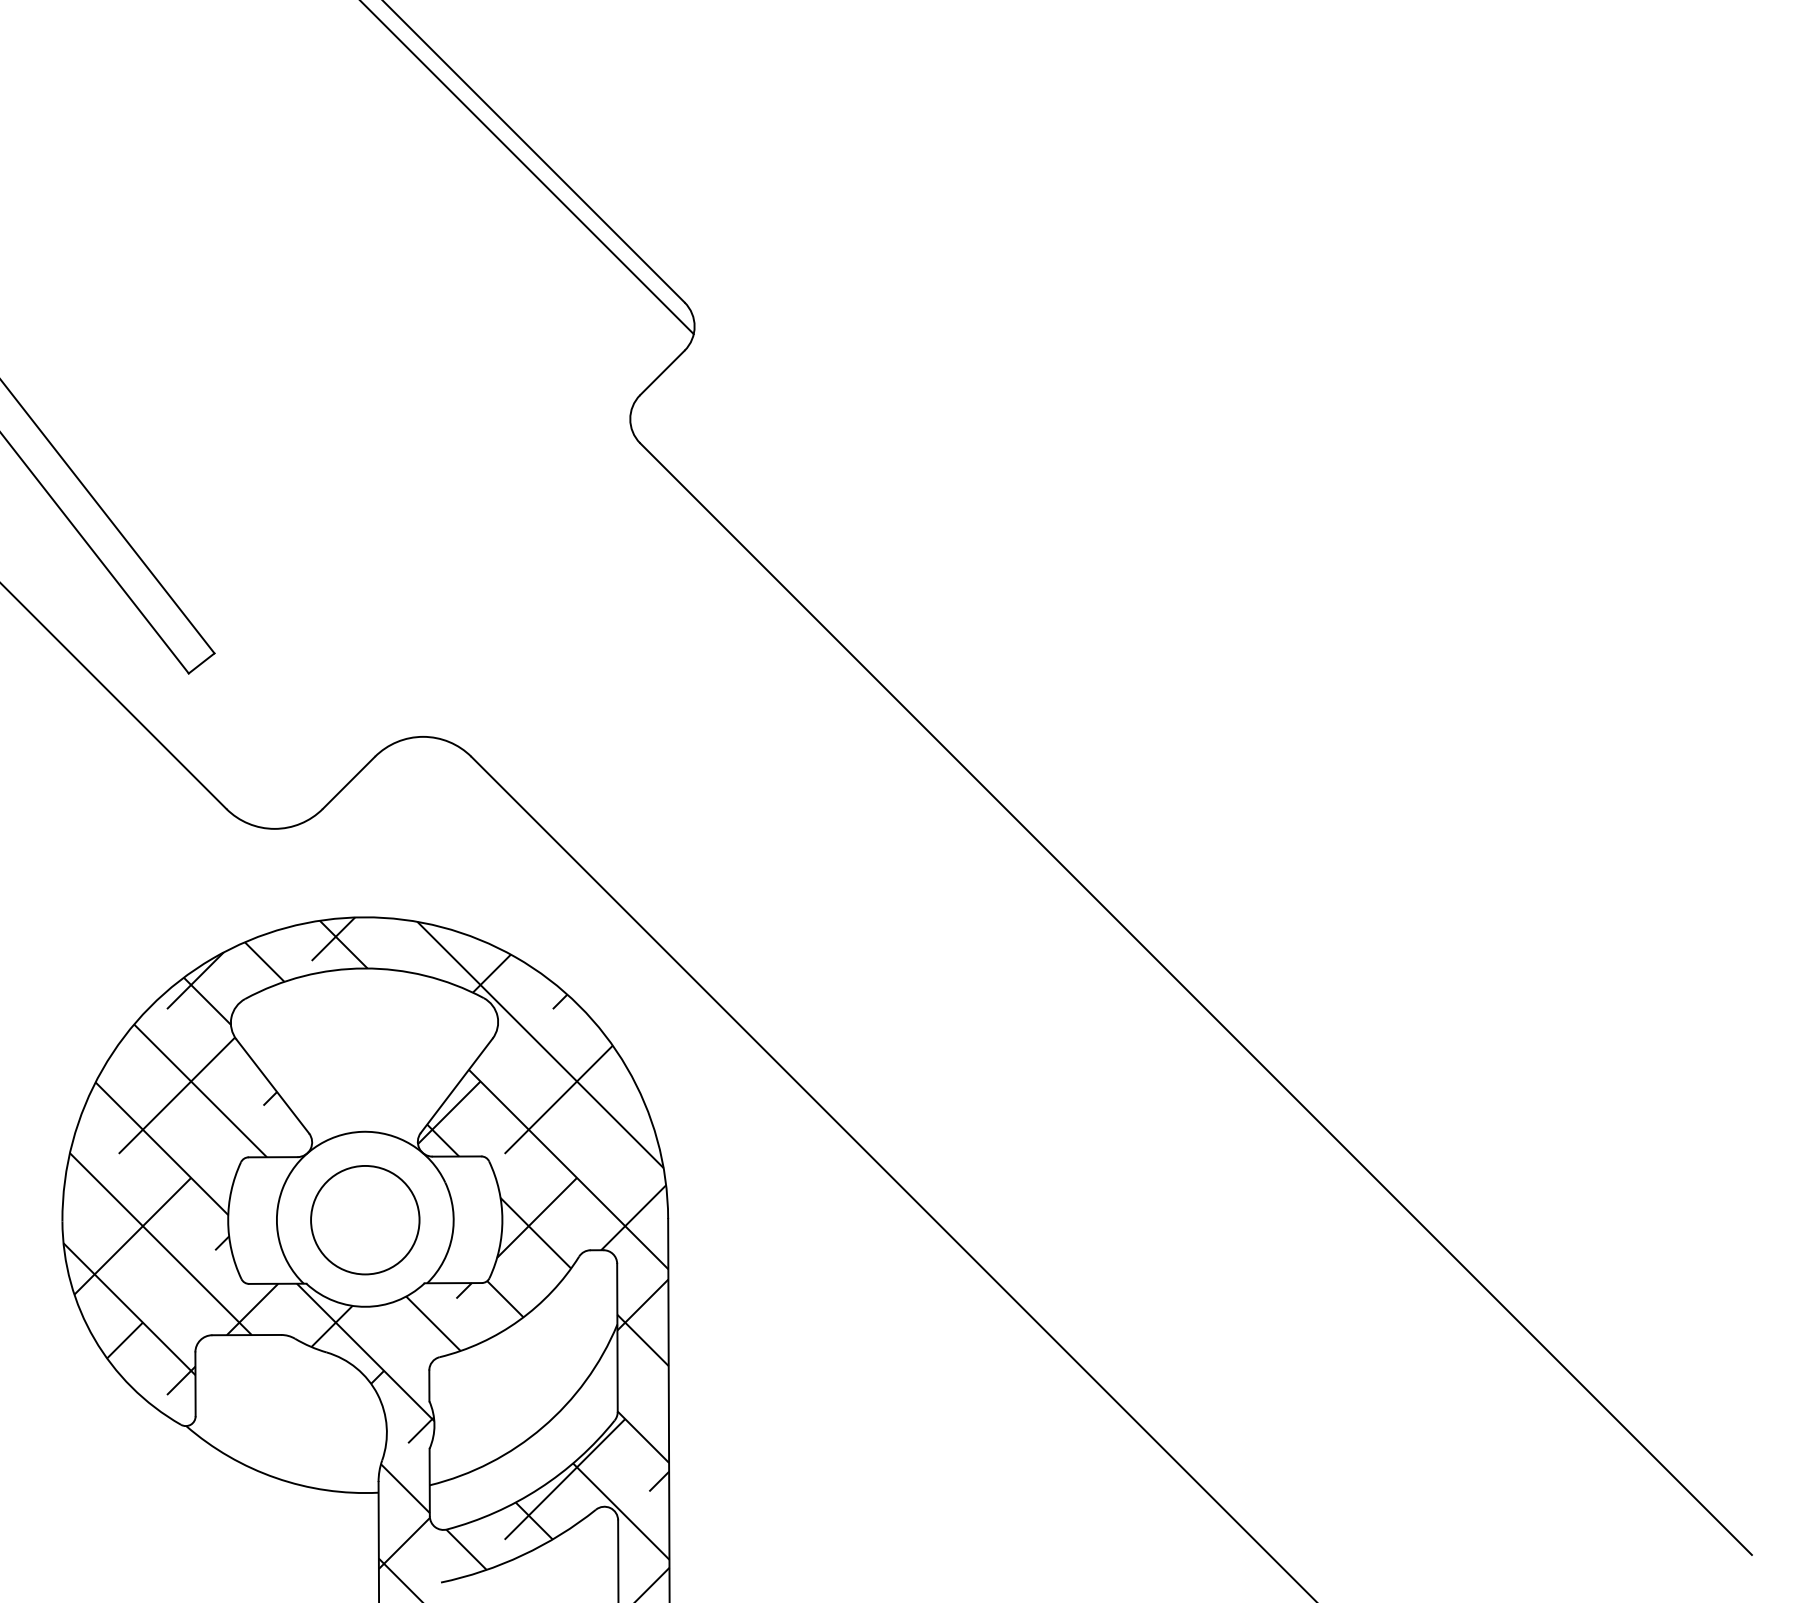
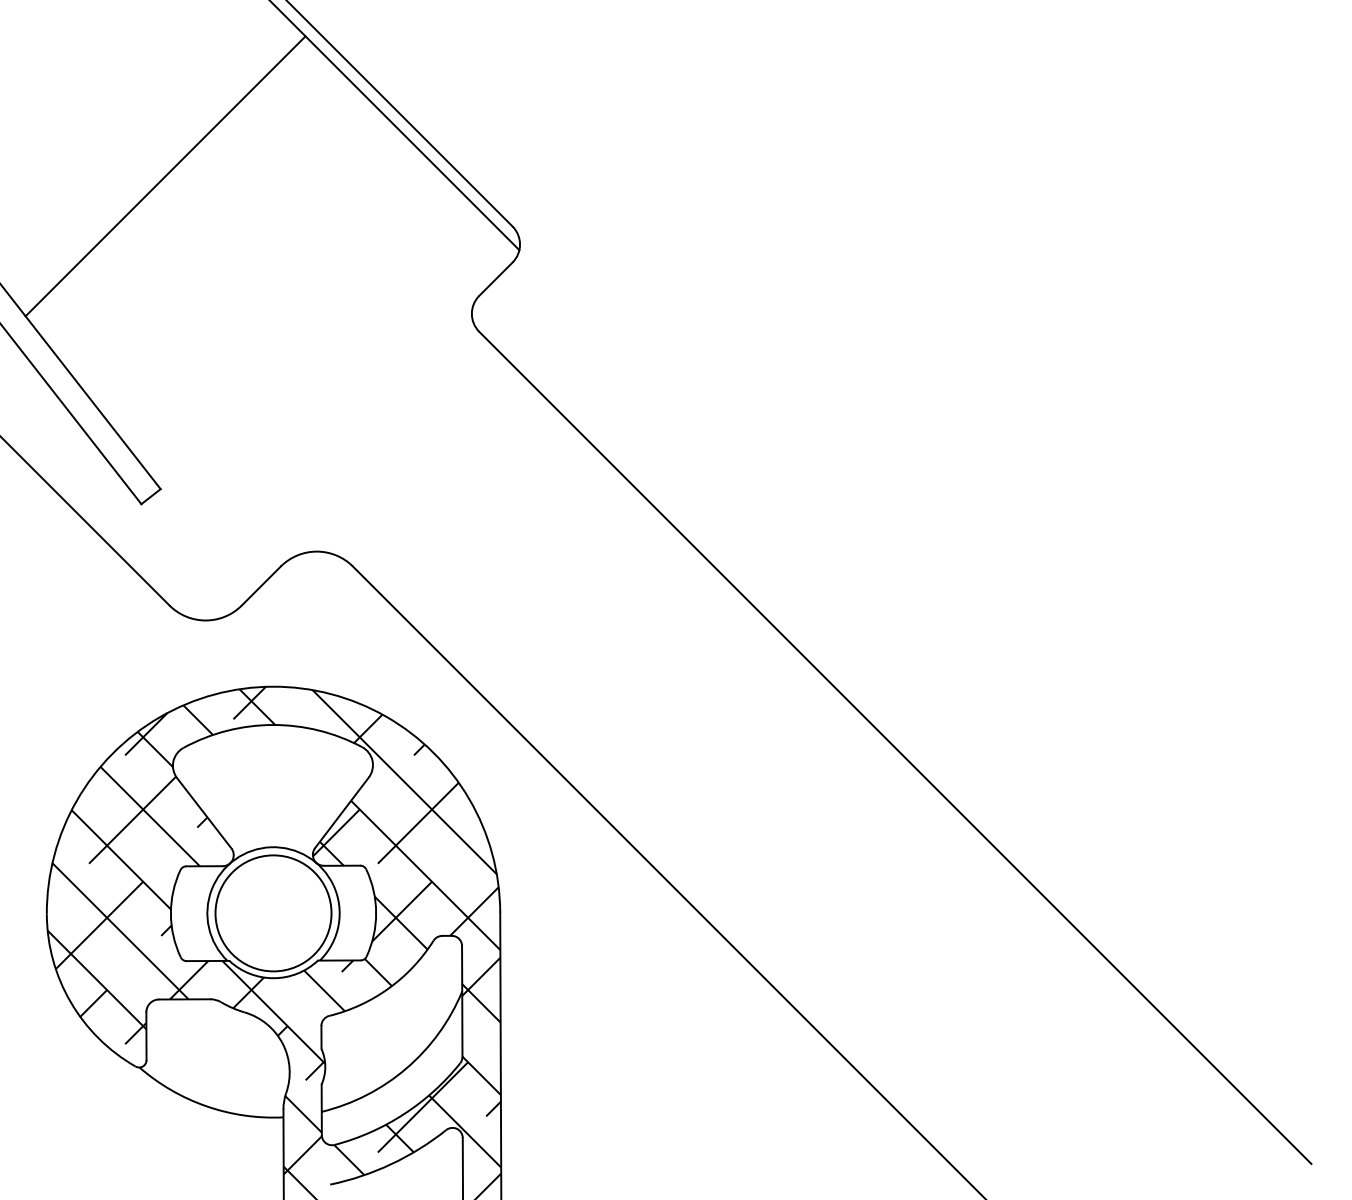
line: (220, 235) -> (165, 176), added
circle: (365, 1220) -> (273, 913), size x1.43

